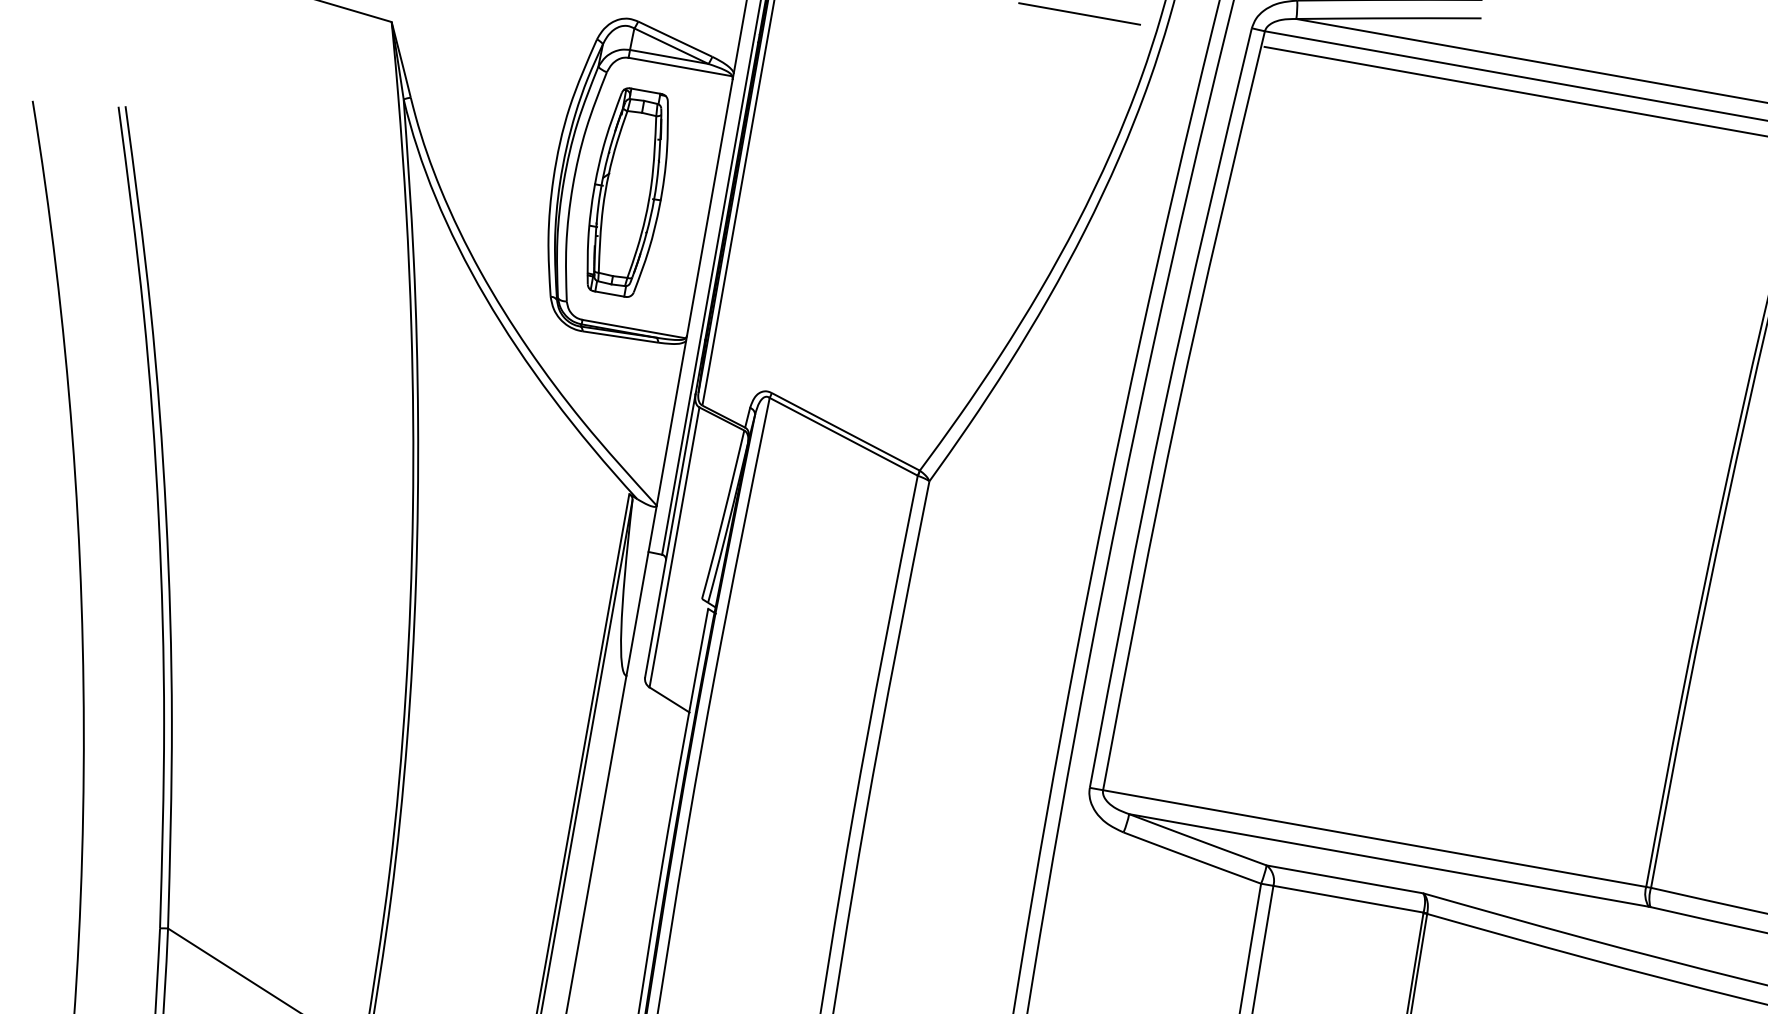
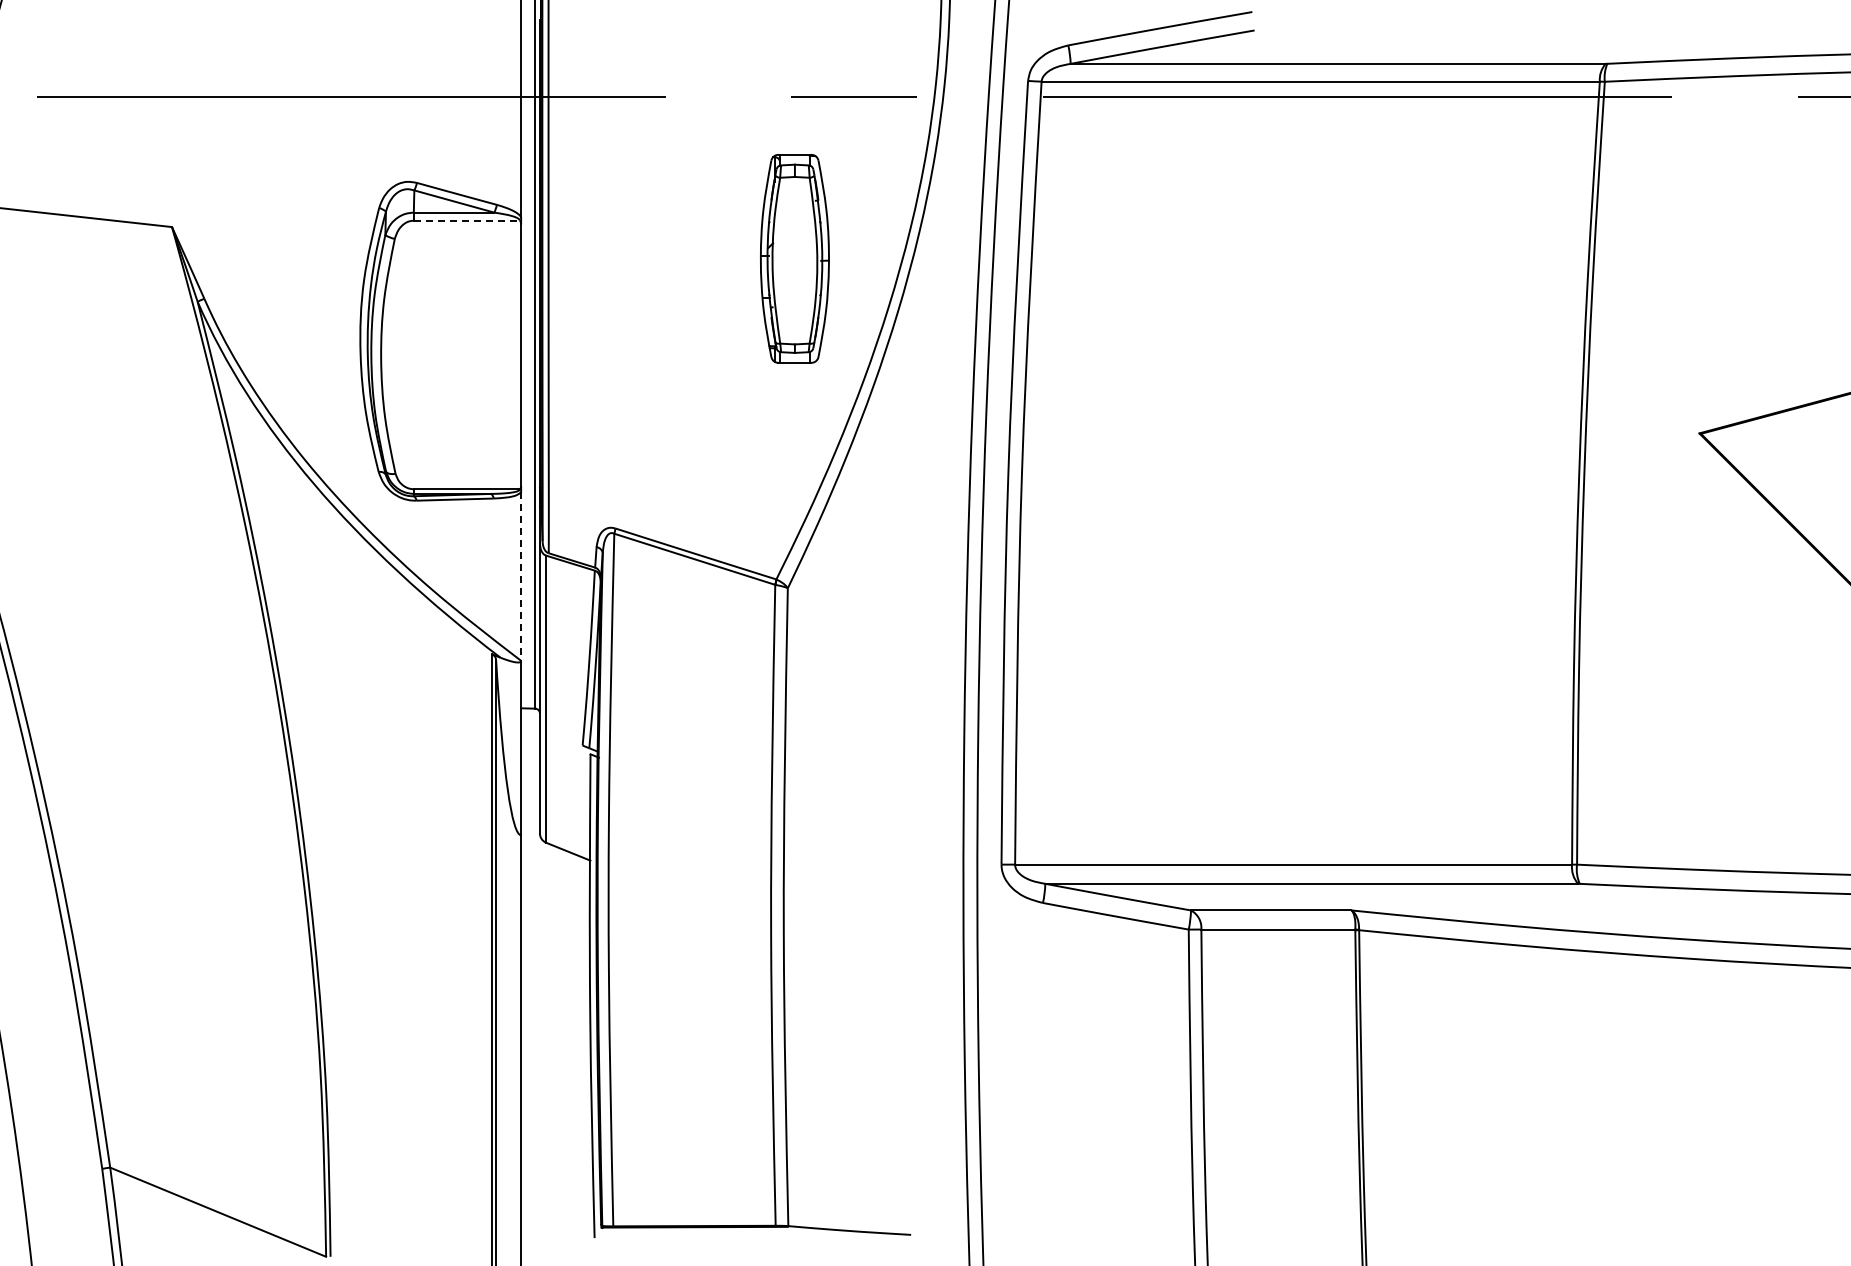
line: (679, 66) -> (466, 220), solid -> dashed
part: (627, 192) -> (794, 258), moved
line: (671, 424) -> (521, 577), solid -> dashed

